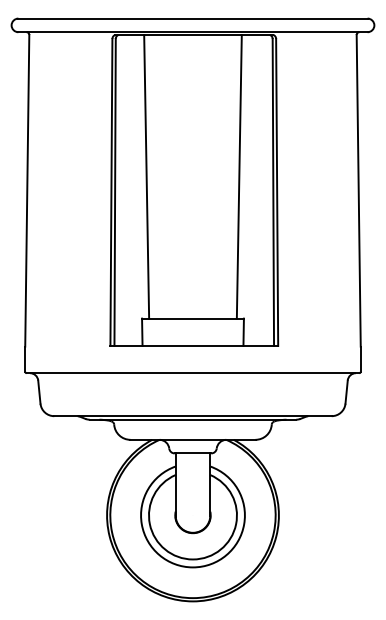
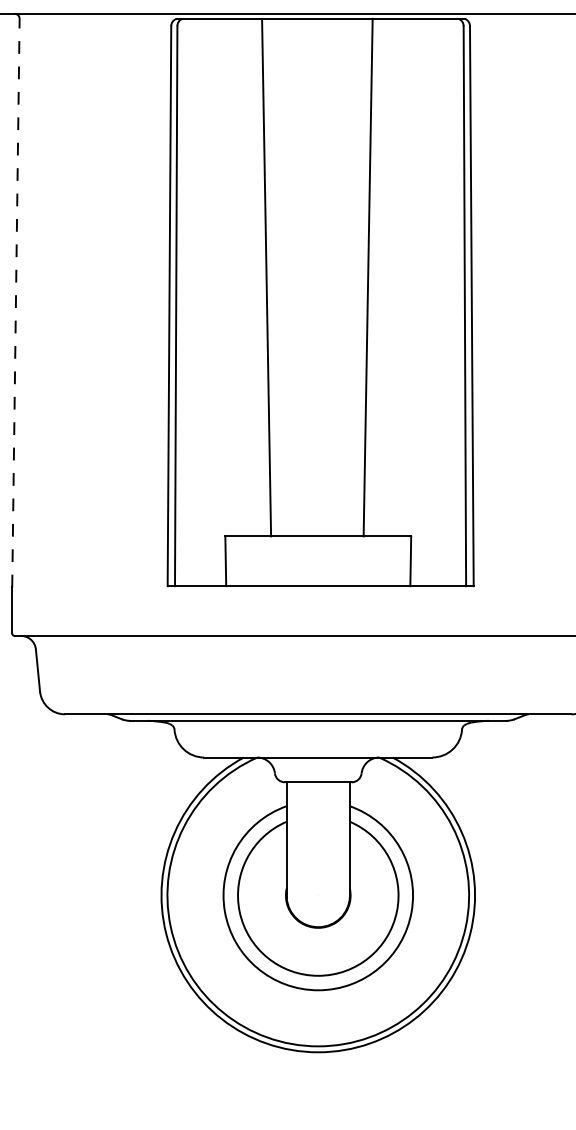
line: (146, 176) -> (266, 277), moved
line: (238, 176) -> (366, 277), moved
line: (27, 190) -> (16, 302), solid -> dashed

